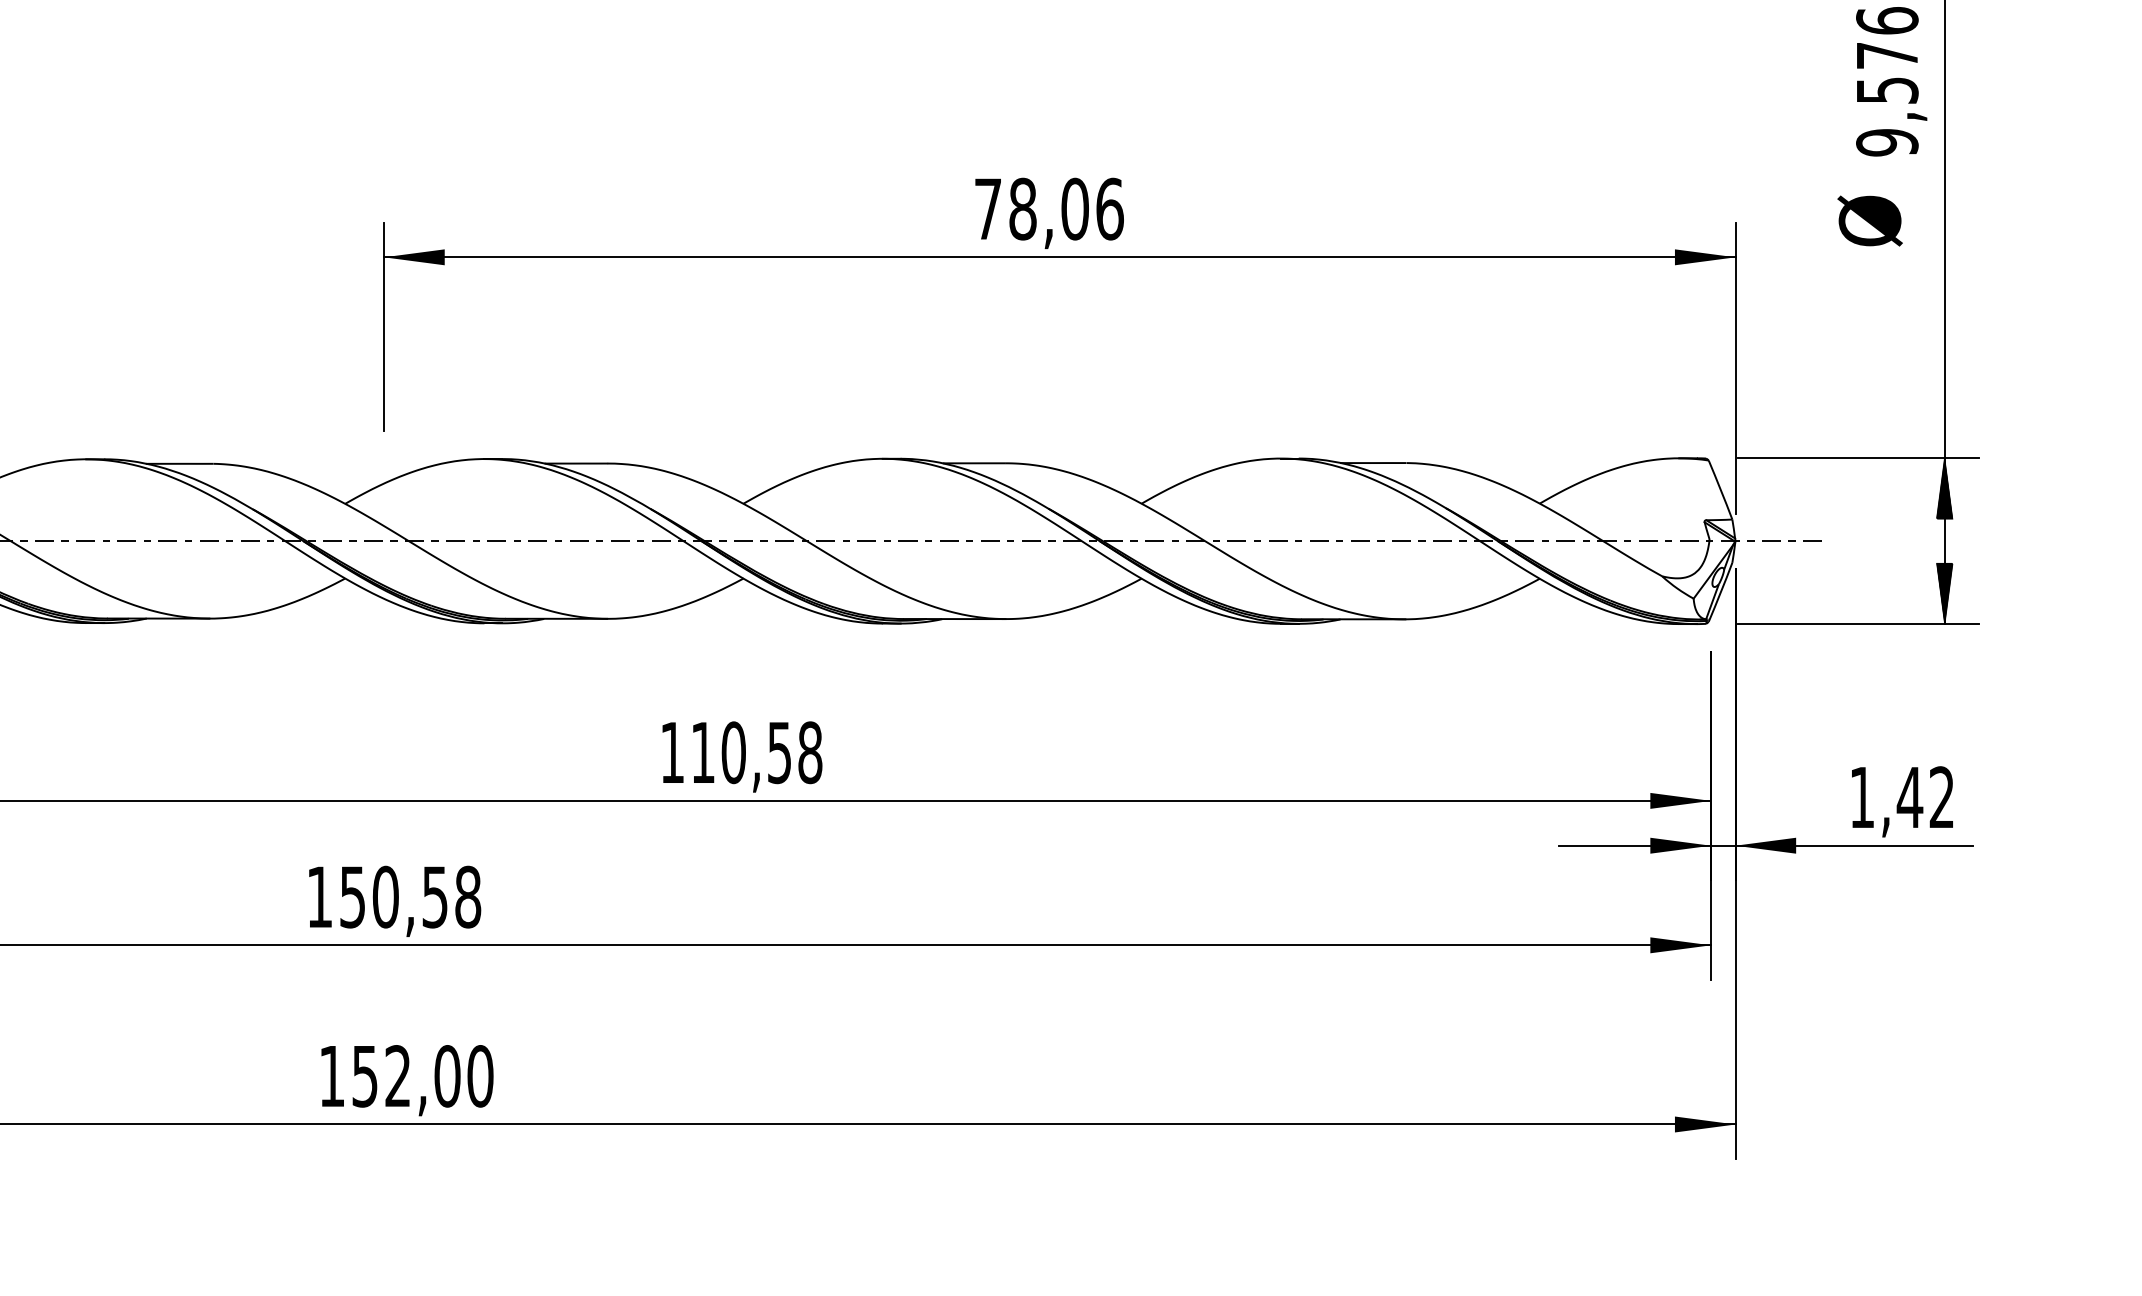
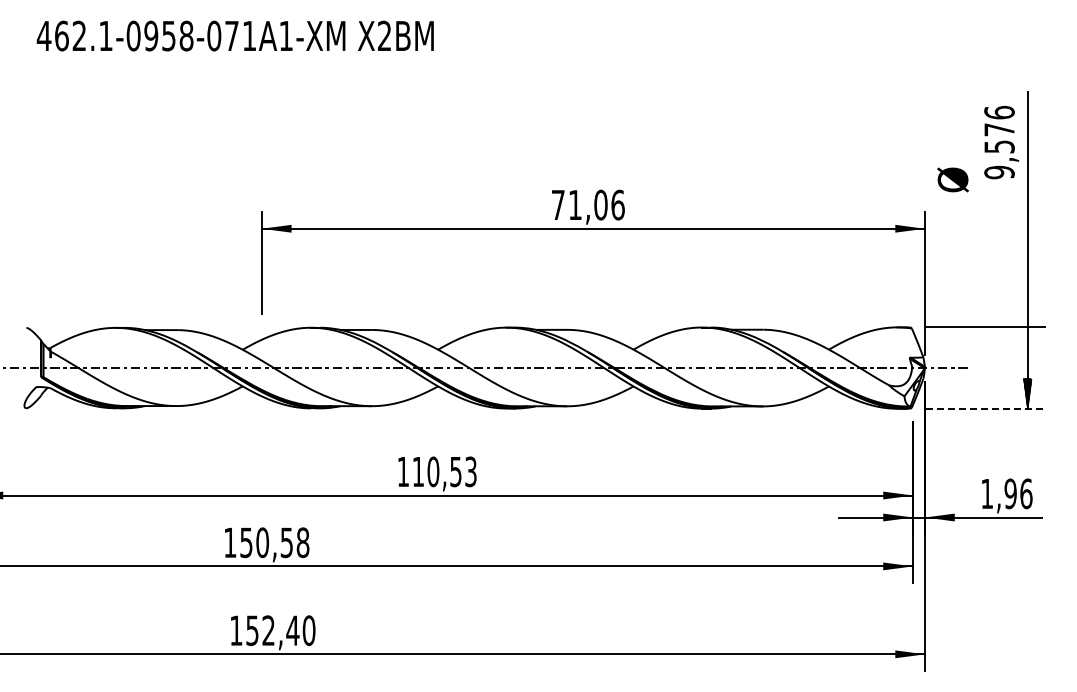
text: (1023, 207) -> (575, 204), 78,06 -> 71,06
text: (1868, 220) -> (952, 179), moved
hatch: (1944, 489) -> (1027, 342), removed
line: (1860, 623) -> (986, 408), solid -> dashed
text: (809, 751) -> (470, 471), 110,58 -> 110,53
text: (1925, 796) -> (1018, 493), 1,42 -> 1,96
text: (446, 1075) -> (292, 630), 152,00 -> 152,40

